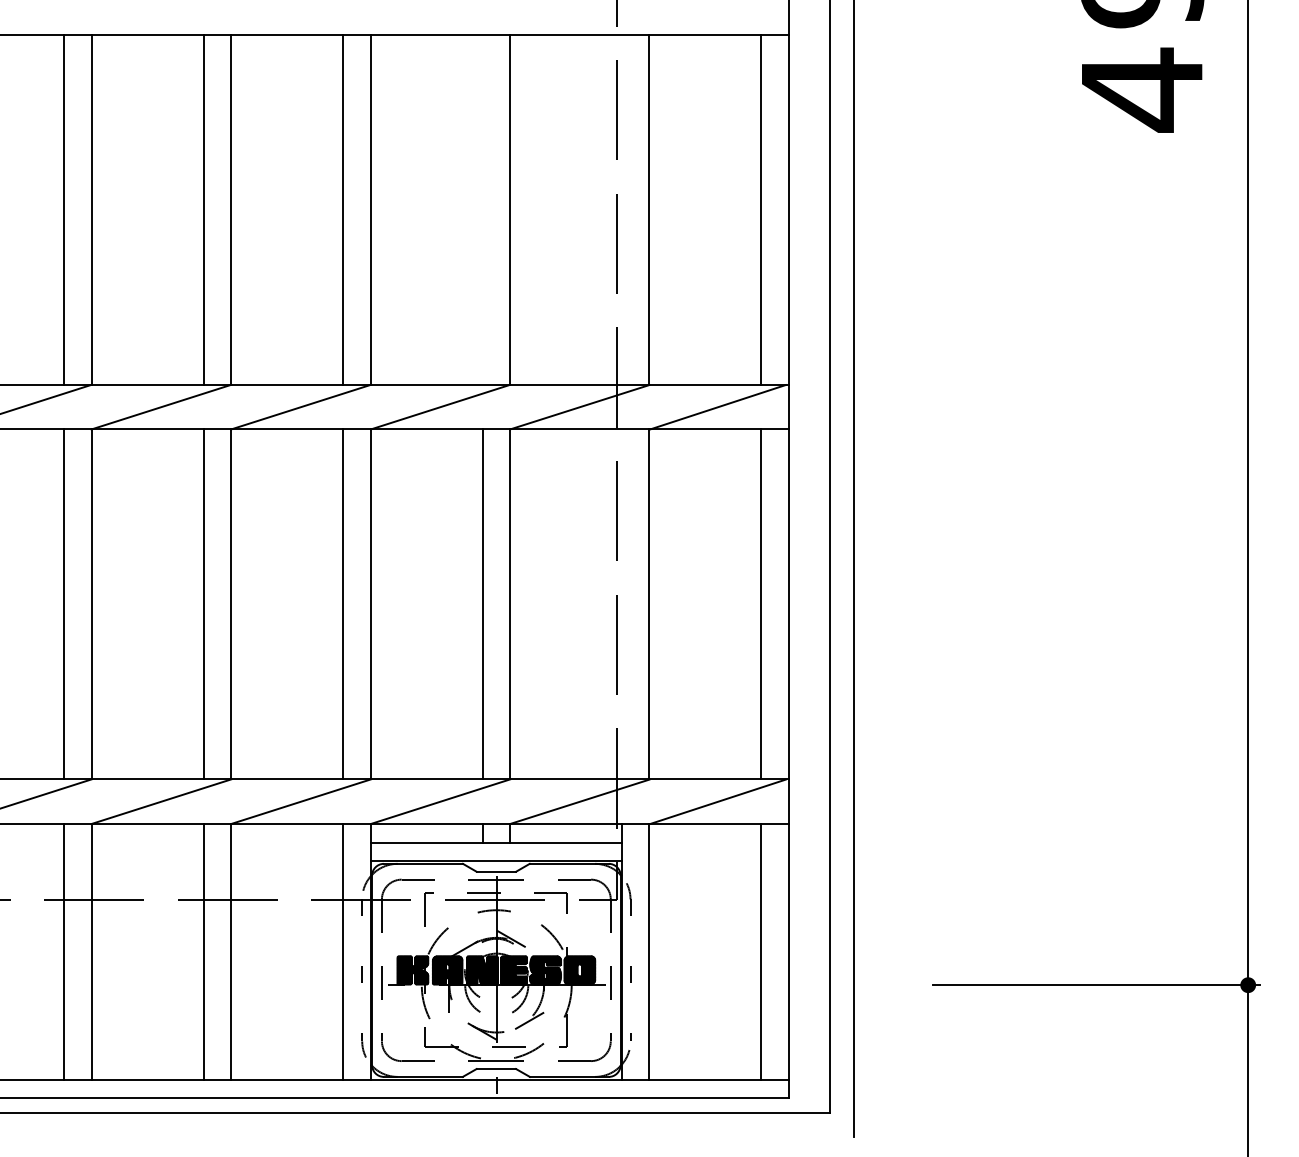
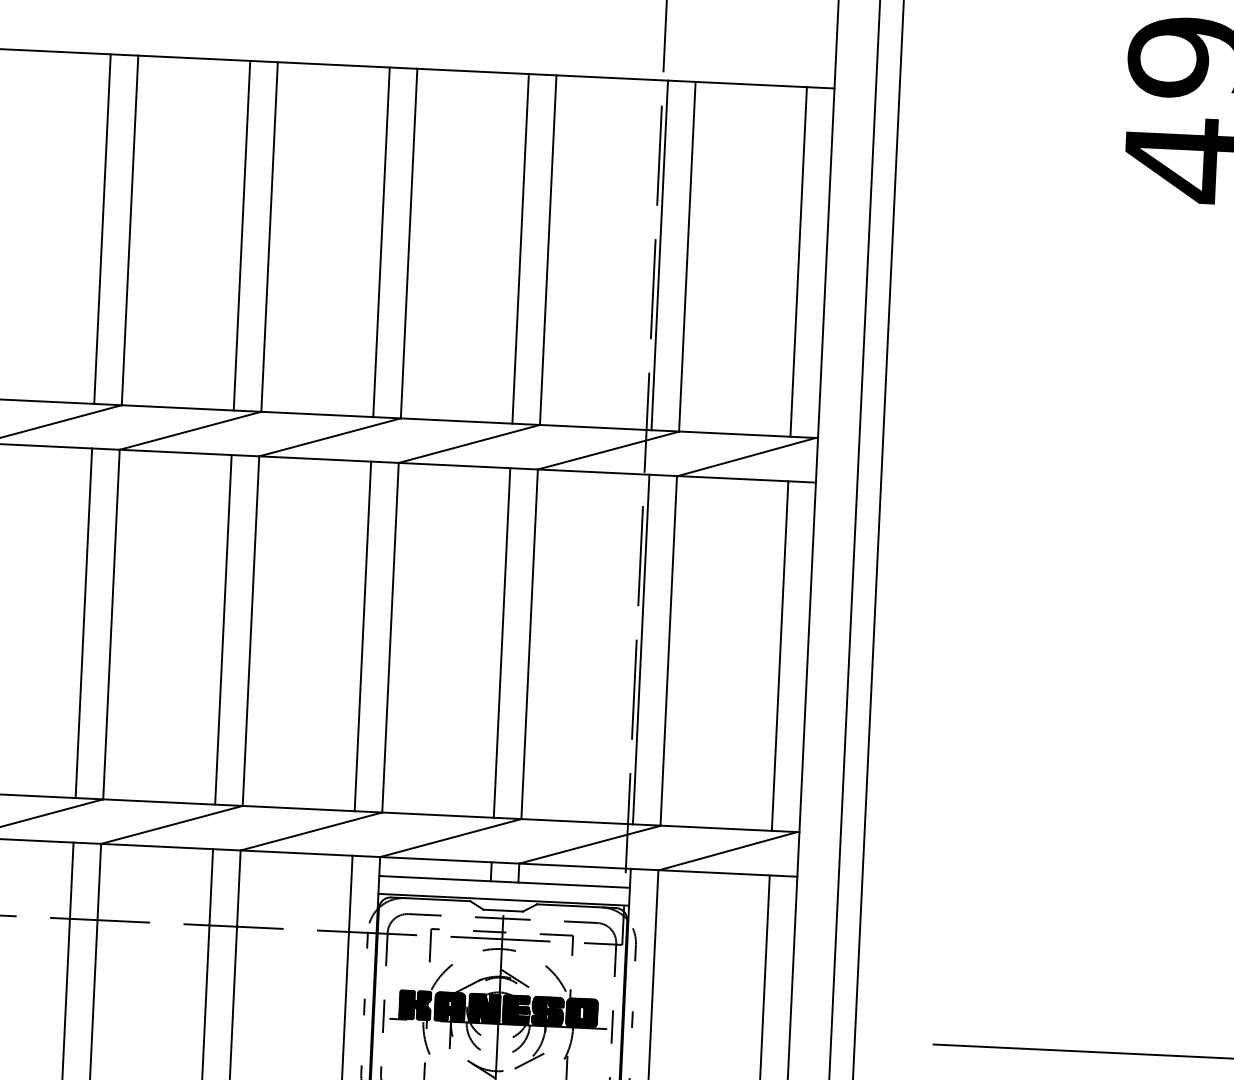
line: (482, 209) -> (520, 248), added
line: (621, 209) -> (659, 255), added
line: (621, 604) -> (640, 649), added

